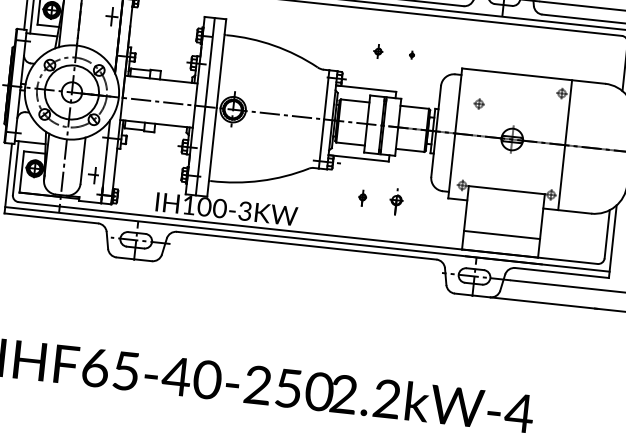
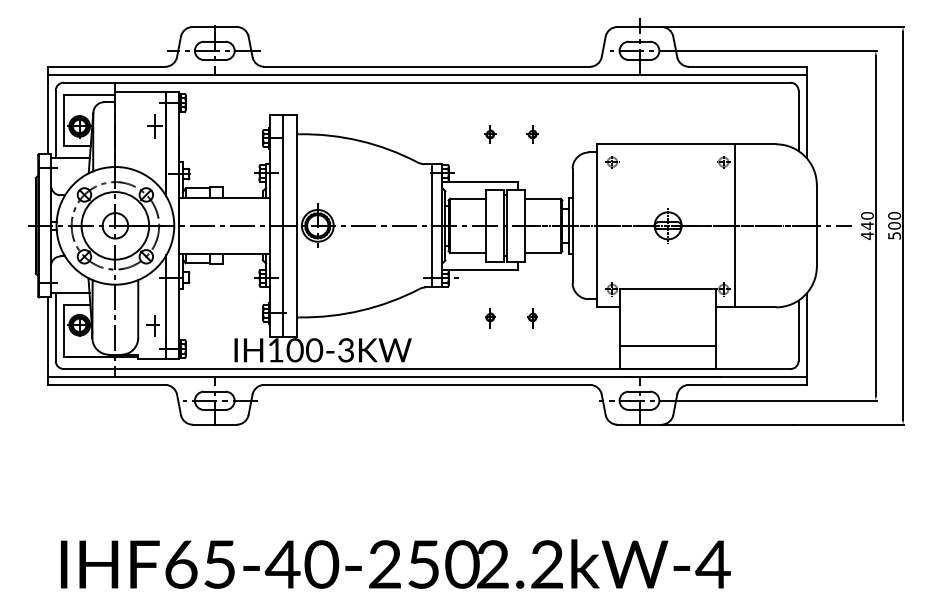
part: (411, 55) -> (532, 134), size x1.67
part: (479, 104) -> (612, 162), moved
part: (396, 201) -> (532, 318), size x0.62

